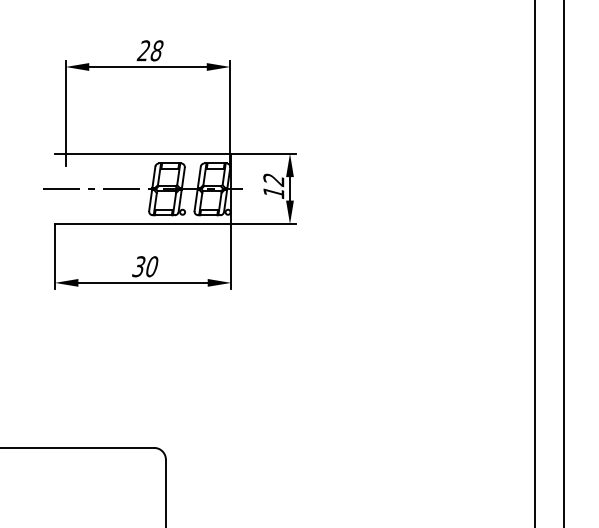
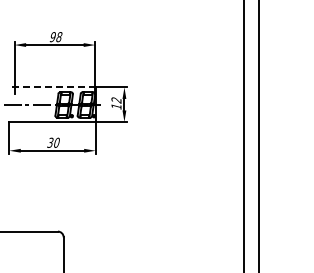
text: (143, 51) -> (52, 37), 28 -> 98
line: (141, 153) -> (51, 87), solid -> dashed

